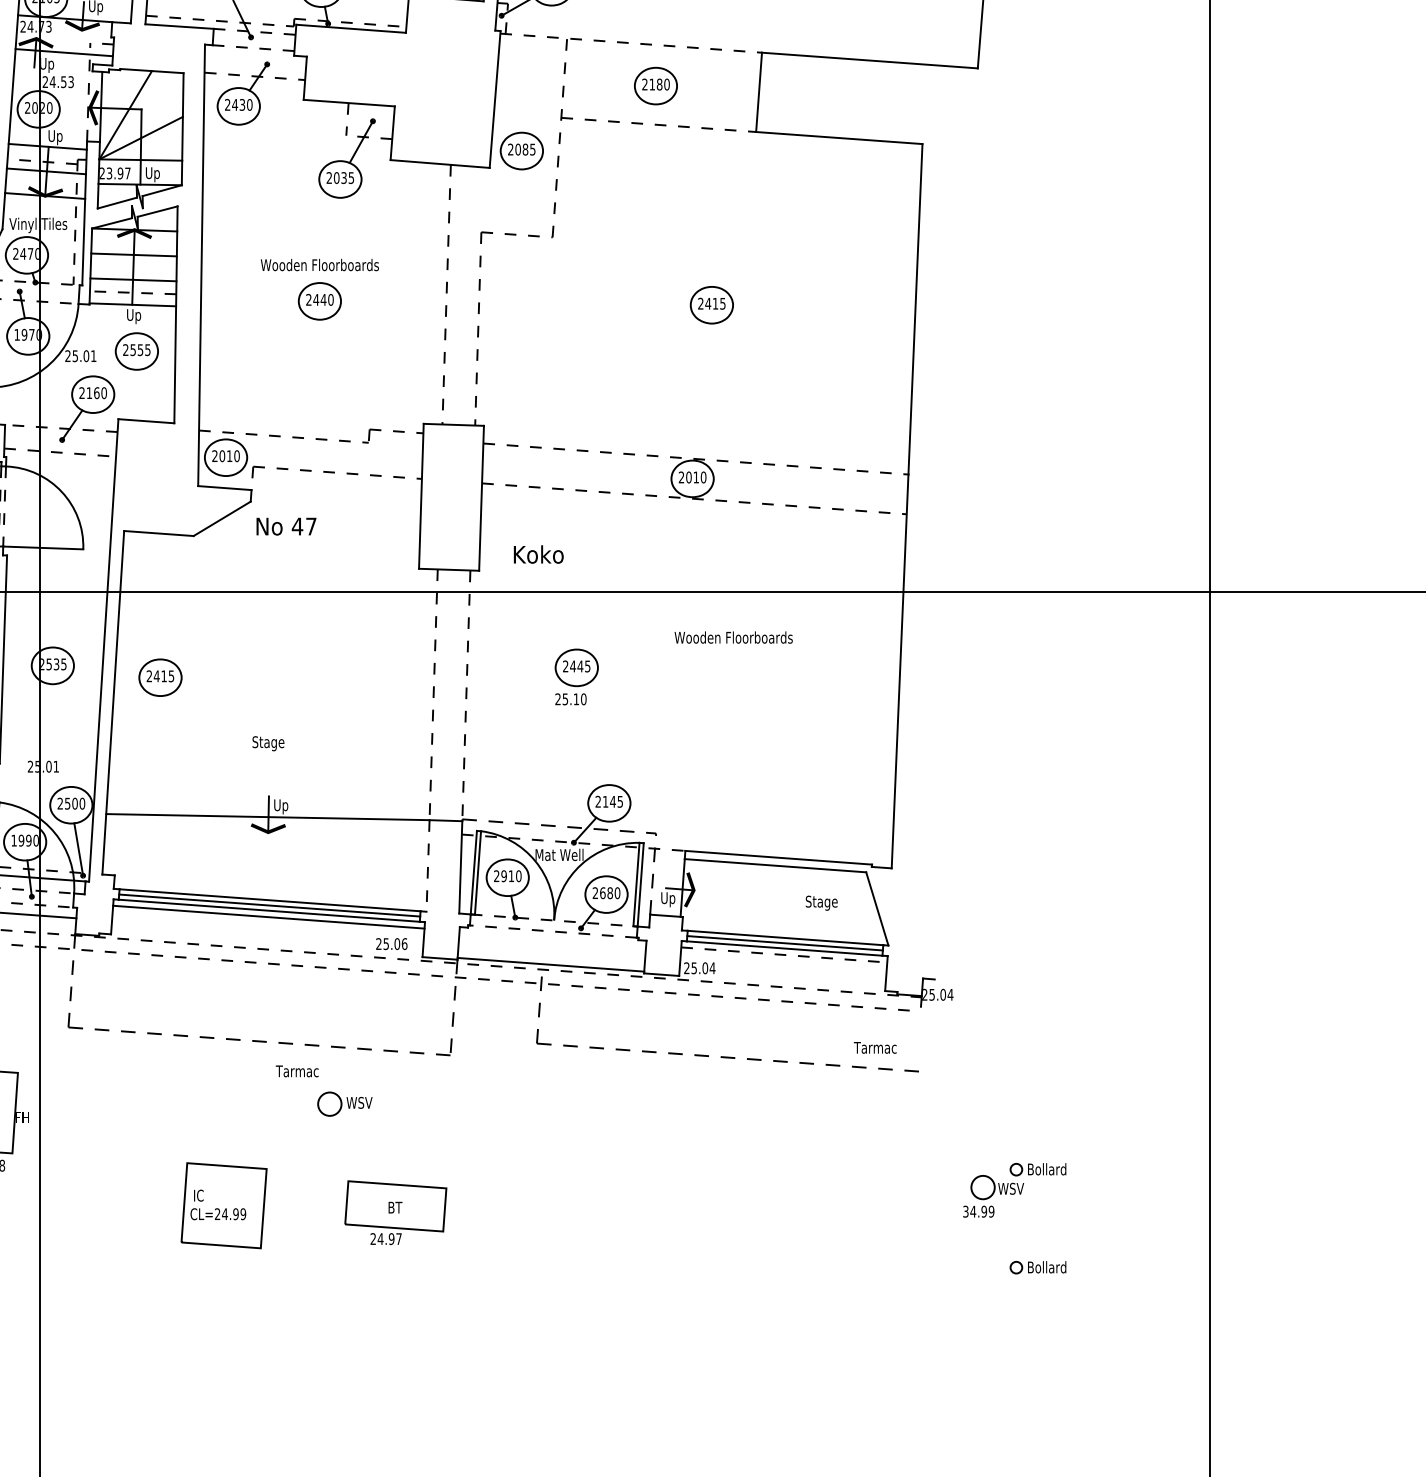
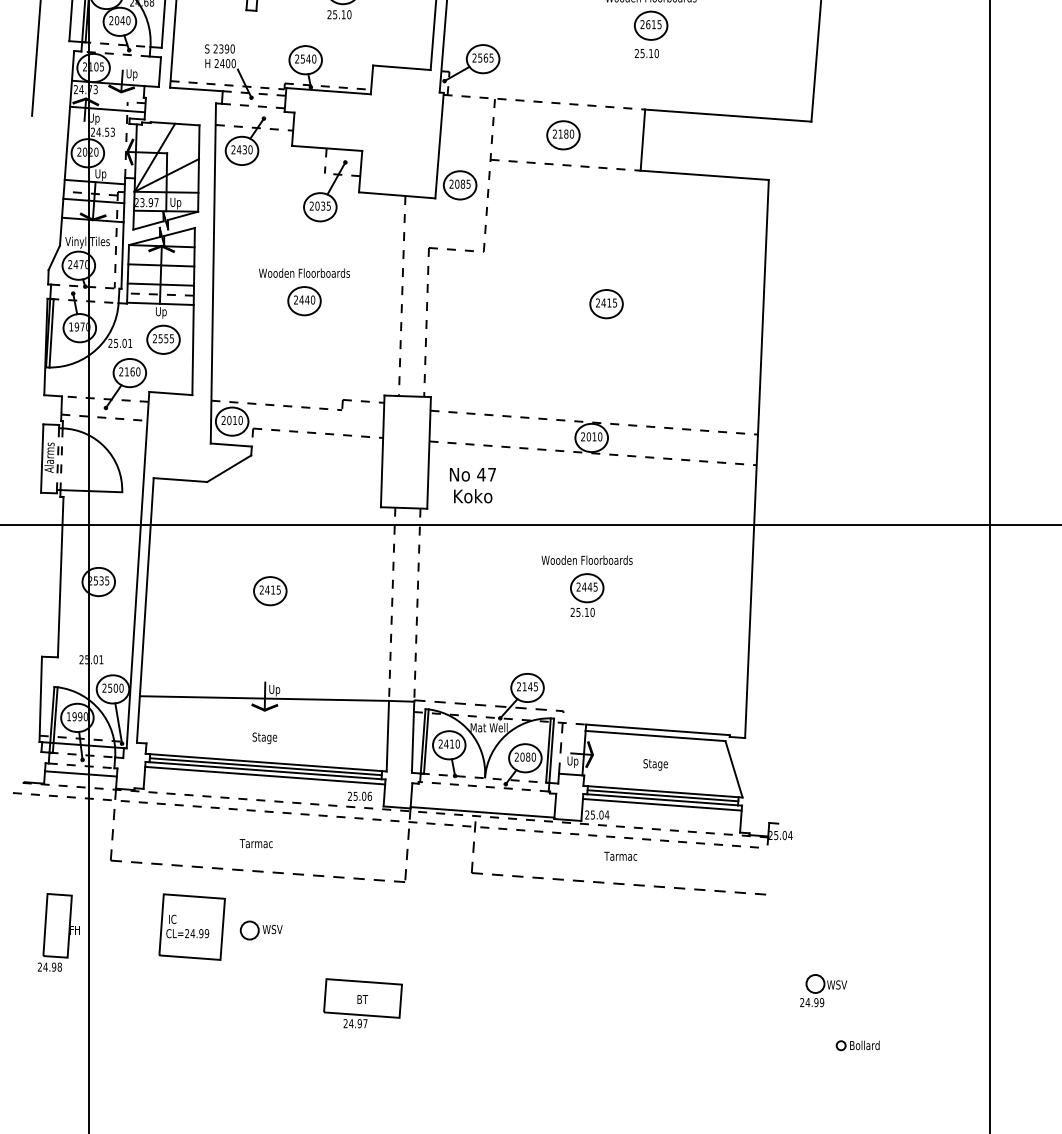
text: (286, 526) -> (472, 474), moved
text: (733, 637) -> (586, 560), moved
part: (576, 676) -> (586, 594), moved
part: (160, 677) -> (270, 590), moved
text: (268, 743) -> (264, 738), moved
line: (428, 865) -> (388, 735), dashed -> solid
text: (504, 876) -> (446, 744), 2910 -> 2410
text: (602, 892) -> (522, 756), 2680 -> 2080
text: (821, 902) -> (655, 764), moved
line: (784, 955) -> (662, 805), dashed -> solid
text: (874, 1047) -> (620, 856), moved
text: (296, 1071) -> (255, 843), moved
part: (344, 1103) -> (261, 930), moved
part: (1037, 1169) -> (857, 970), removed
part: (223, 1205) -> (191, 926), moved
text: (965, 1211) -> (801, 1002), 34.99 -> 24.99

